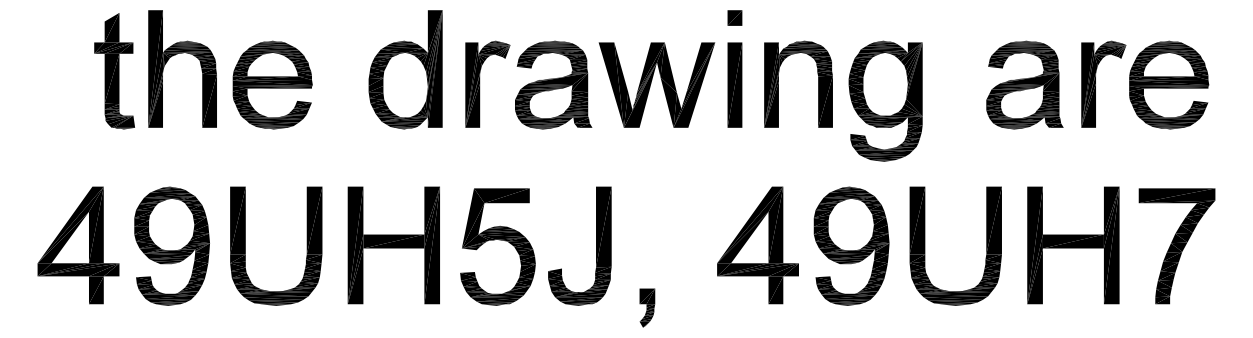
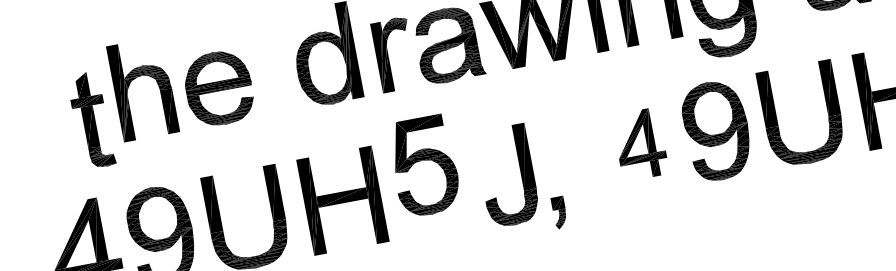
part: (114, 71) -> (91, 120), moved
part: (499, 240) -> (424, 160), moved
part: (596, 245) -> (521, 173), moved
part: (757, 245) -> (640, 144), size x0.7

